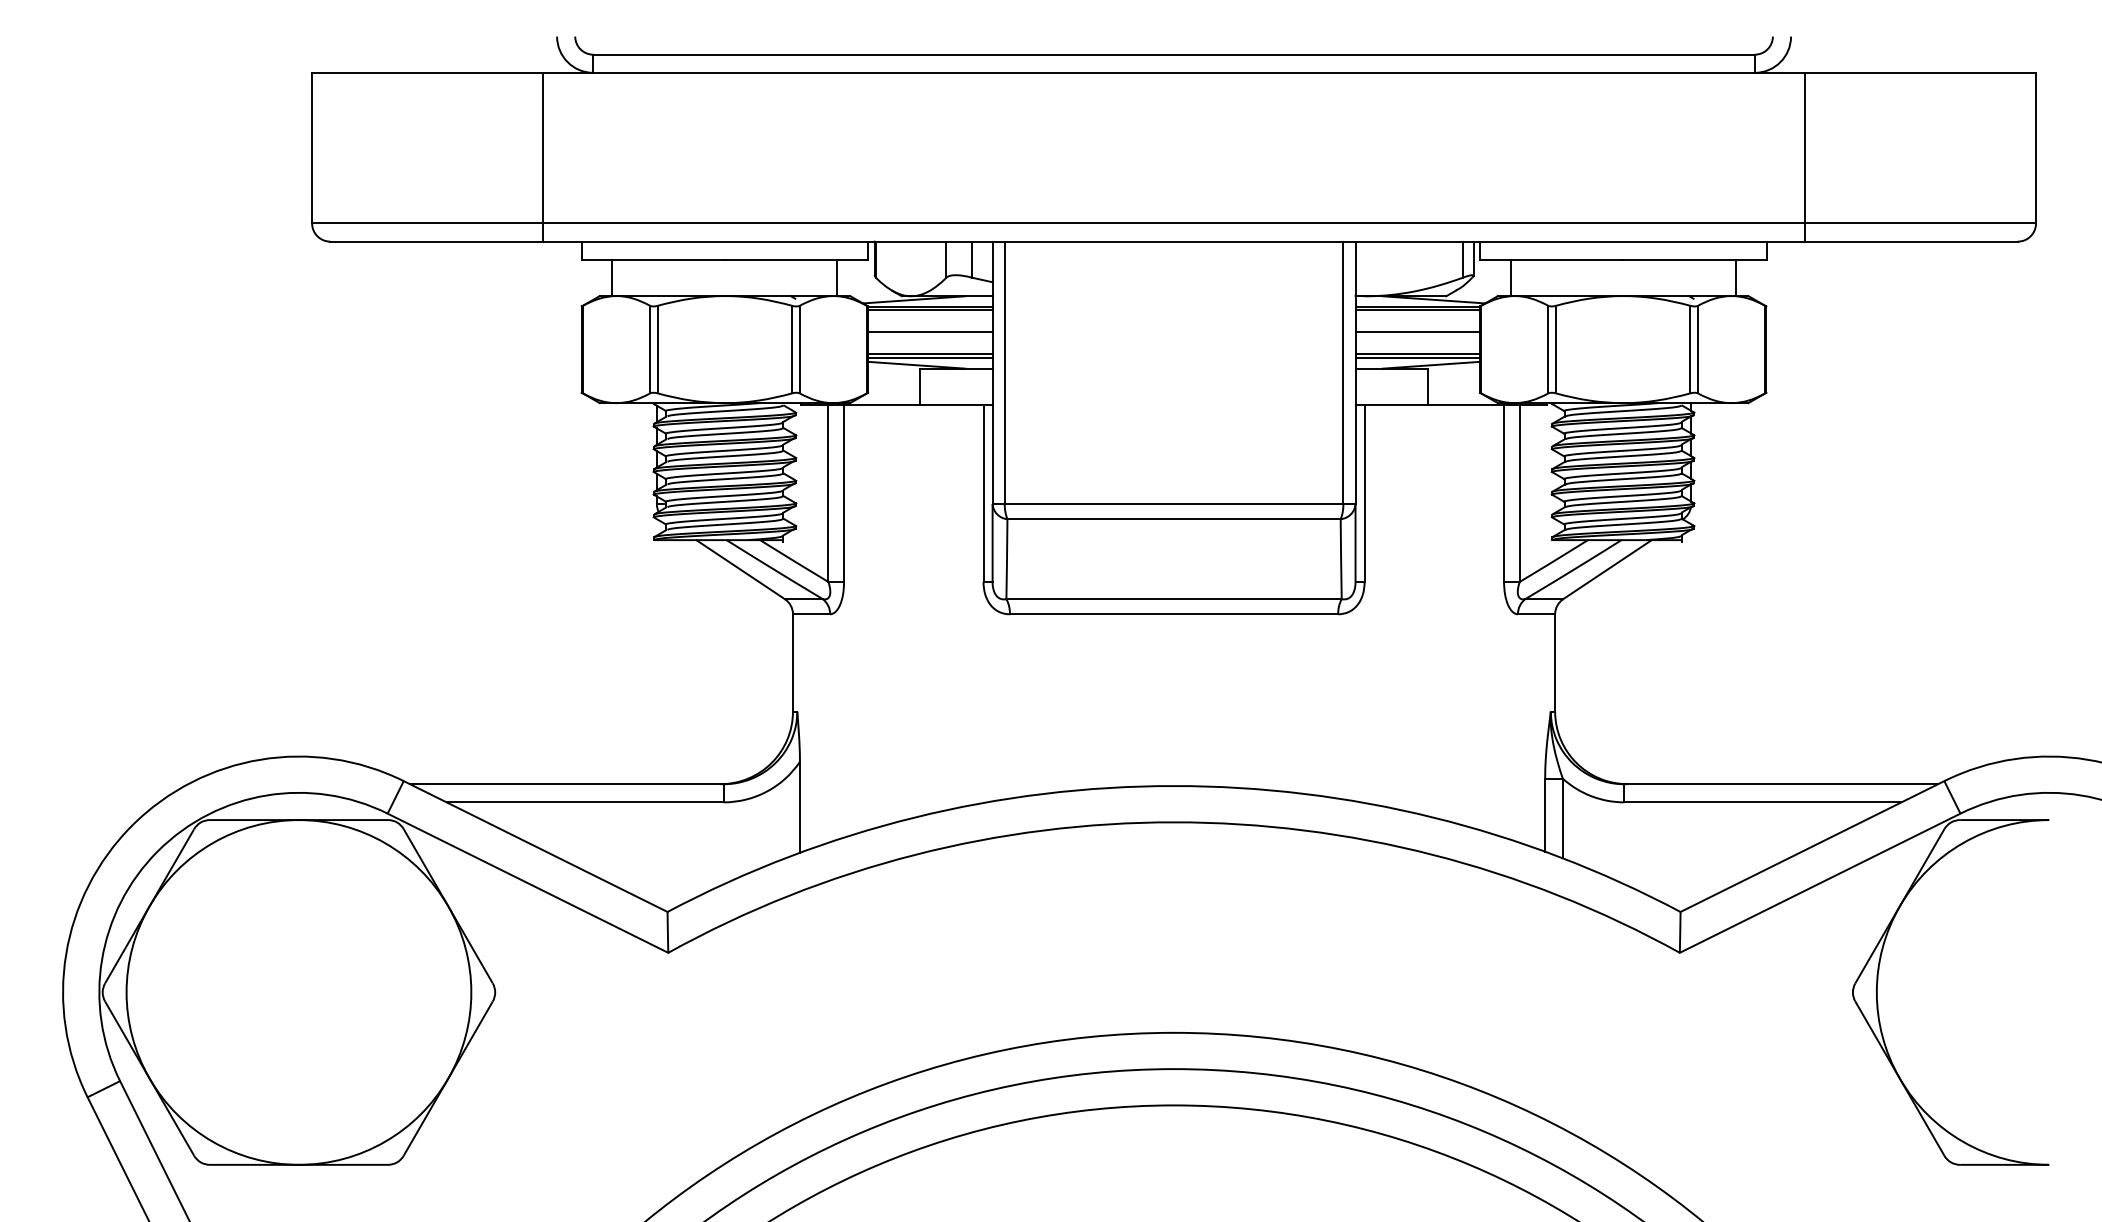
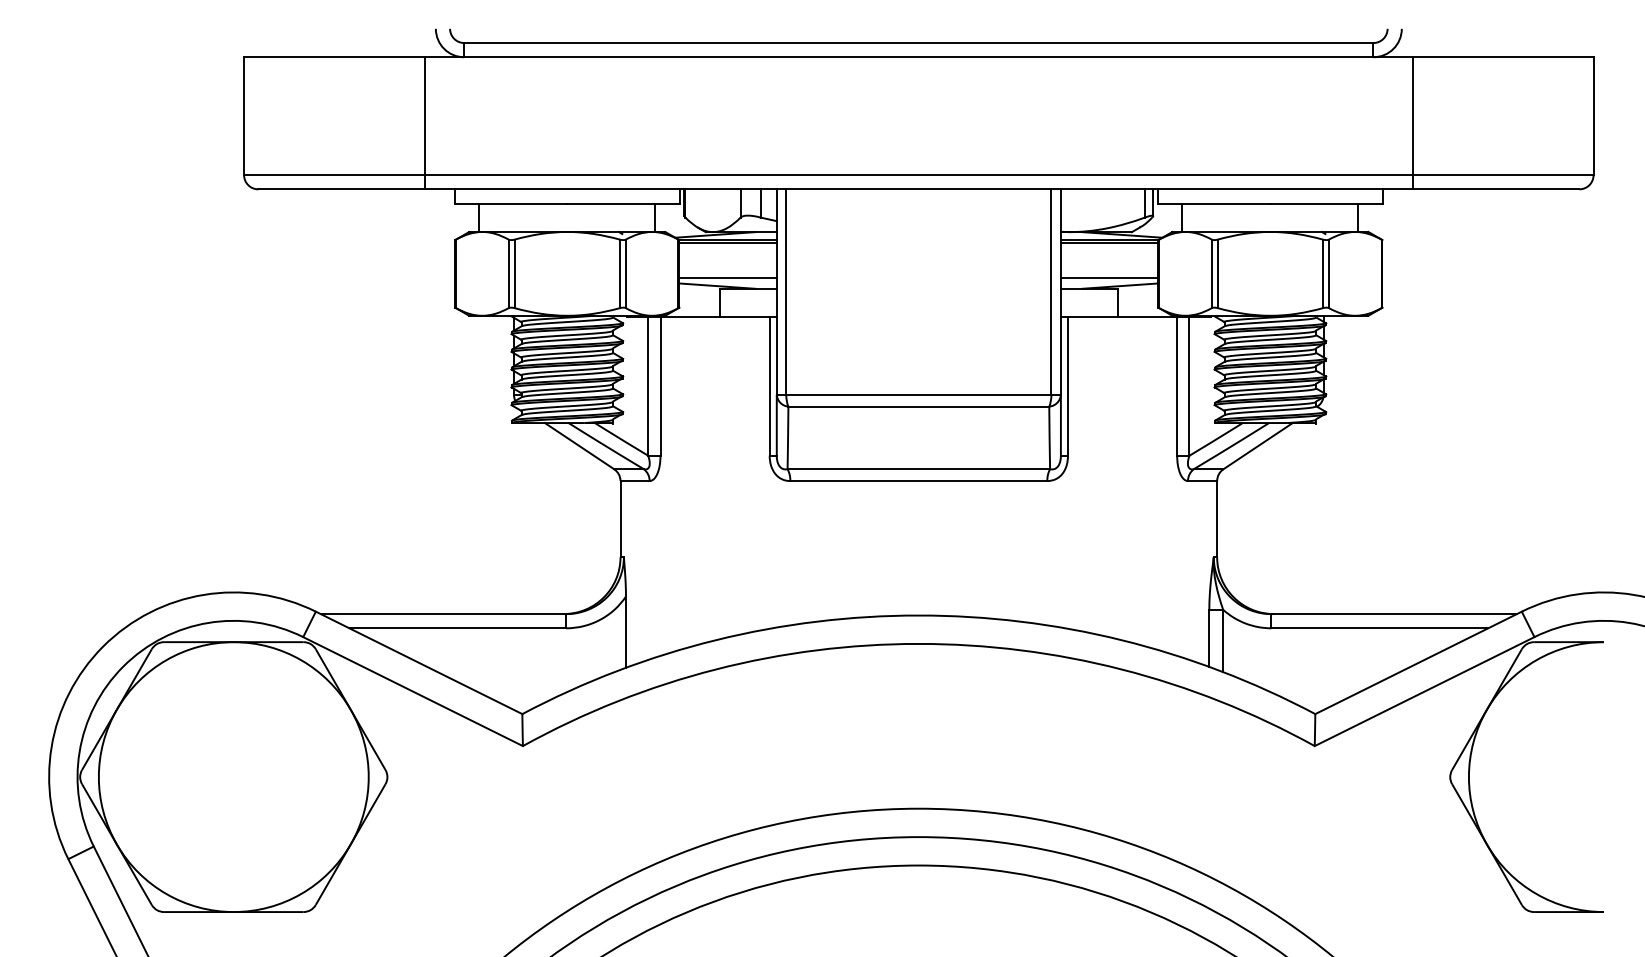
line: (930, 332) -> (728, 260), removed
line: (1417, 332) -> (1109, 260), removed
line: (930, 358) -> (728, 280), removed
line: (1417, 358) -> (1109, 280), removed

